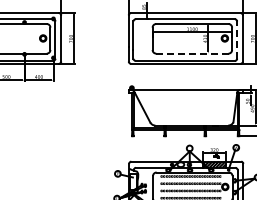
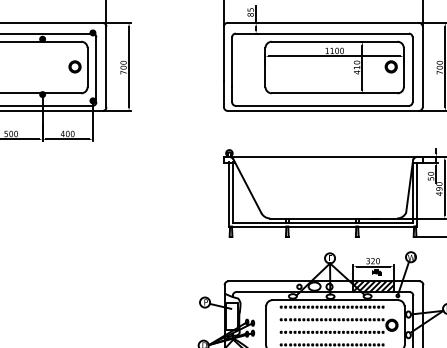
line: (237, 40) -> (413, 70), dashed -> solid
line: (191, 53) -> (333, 93), dashed -> solid

